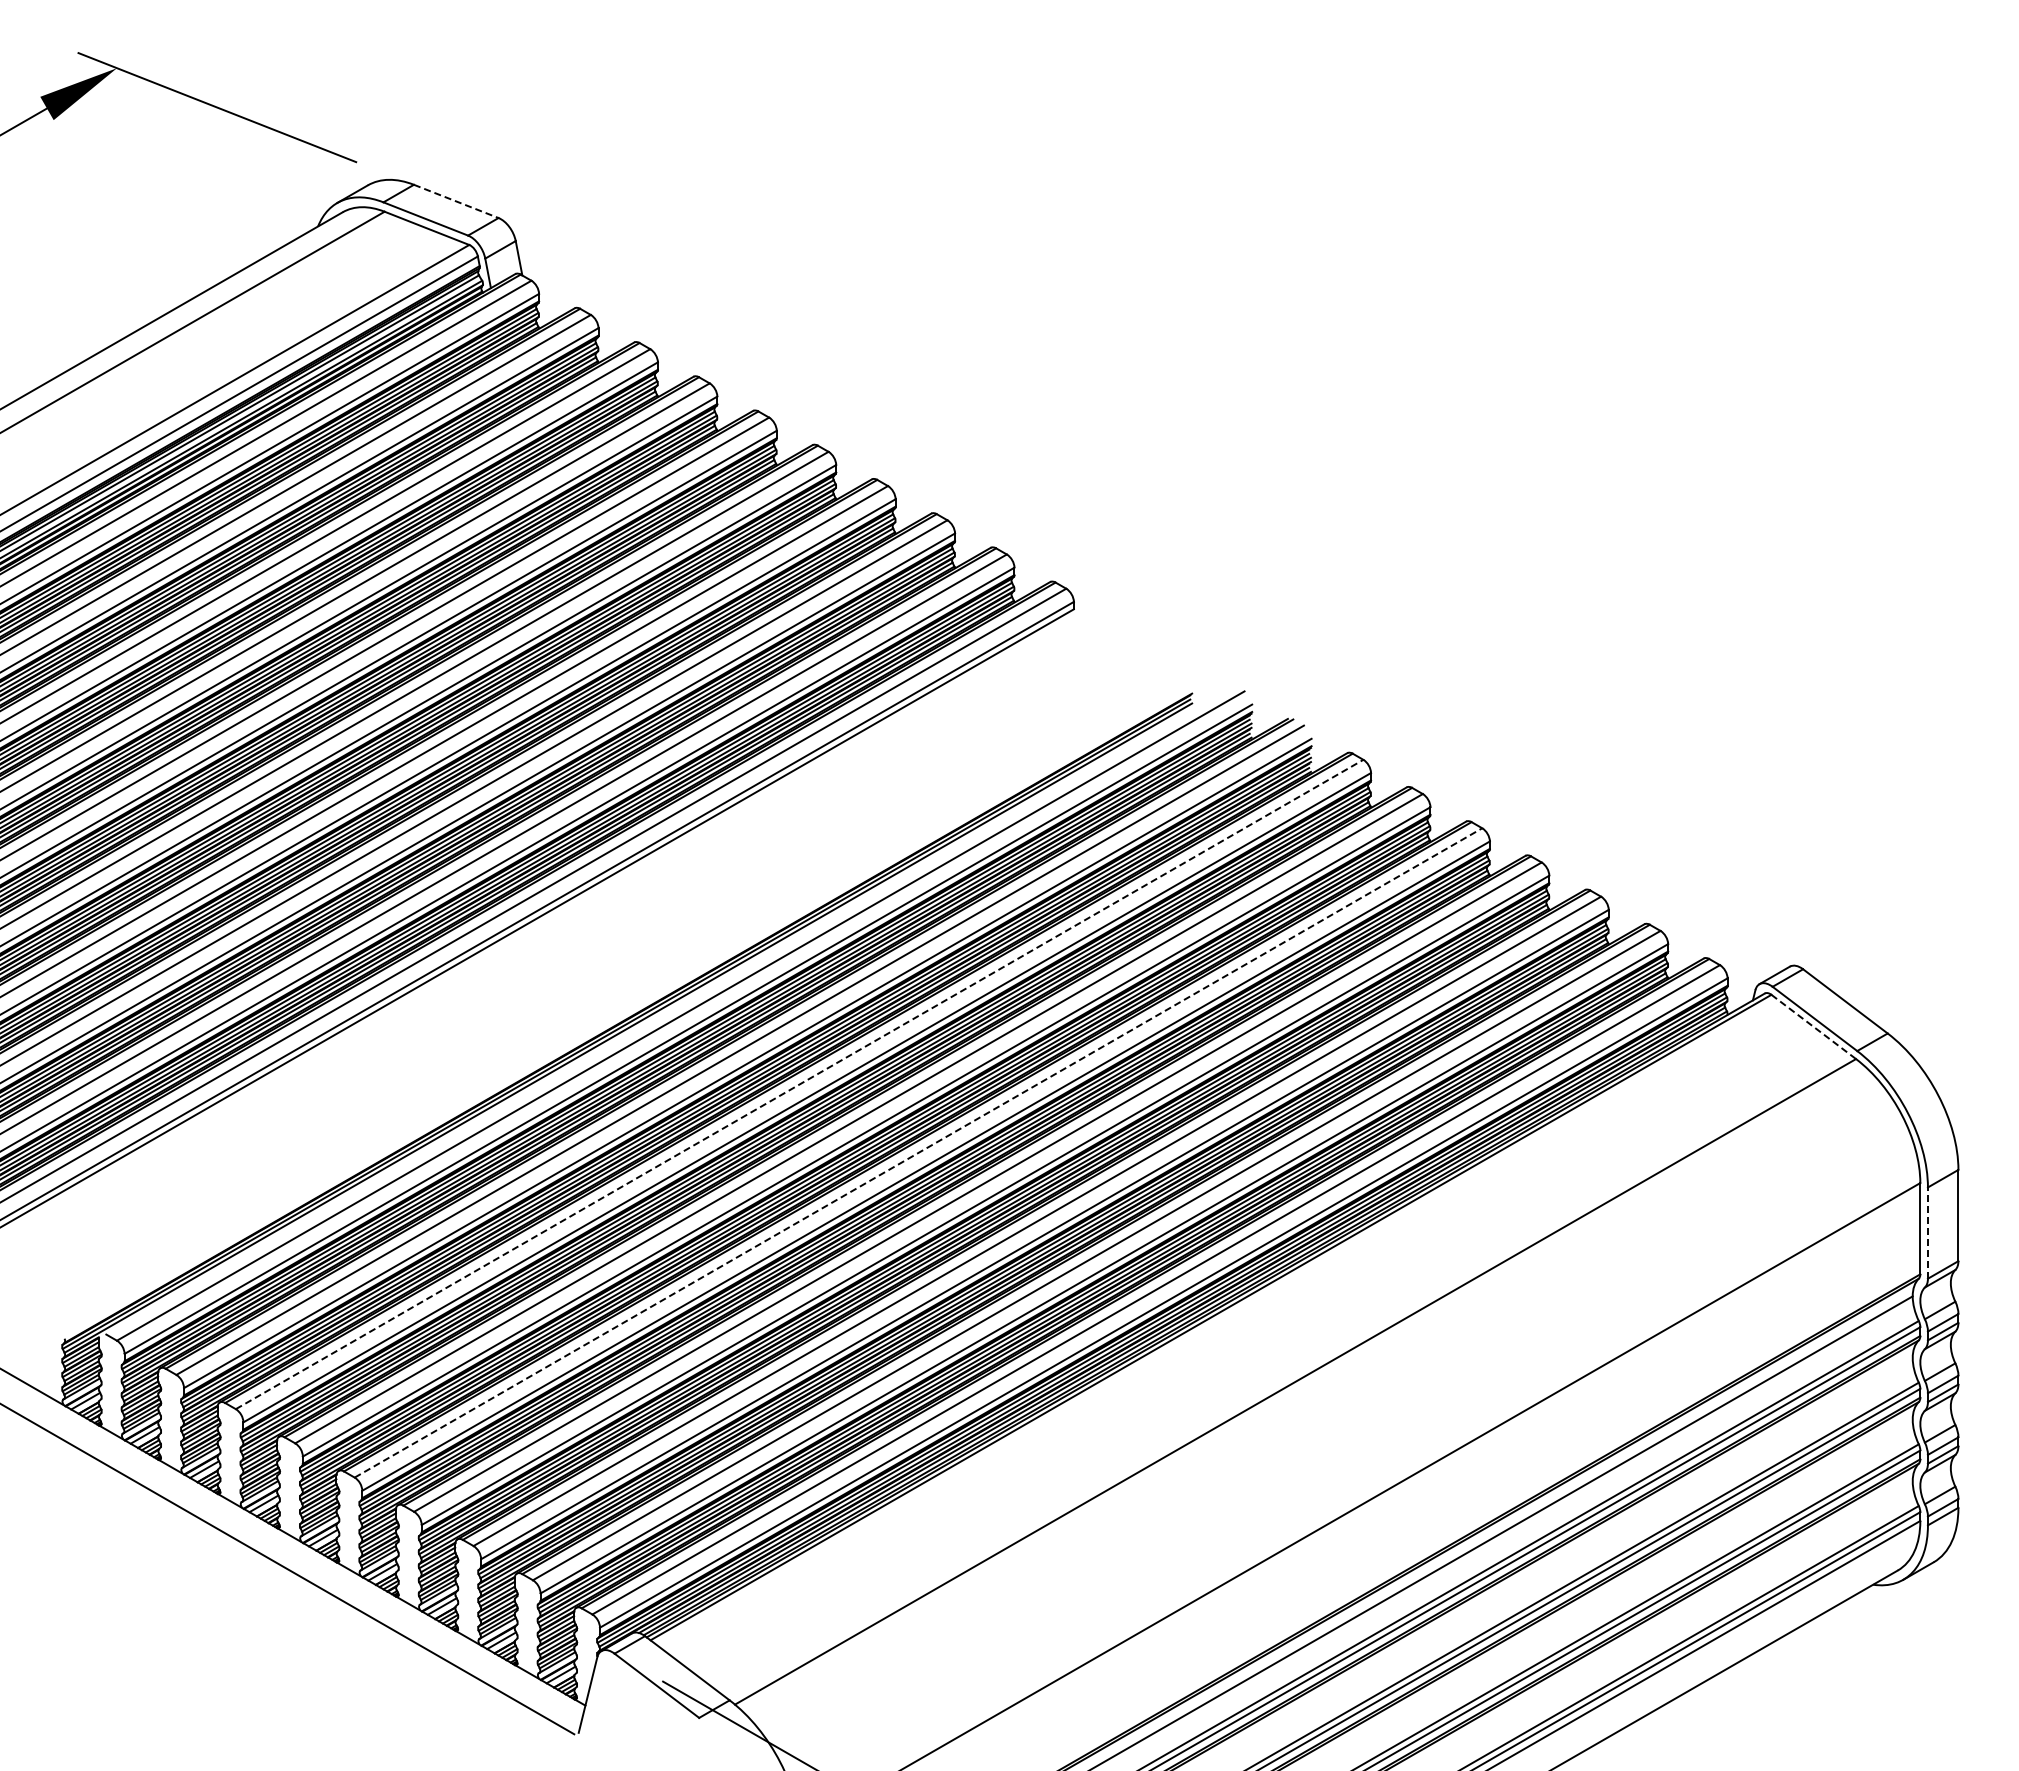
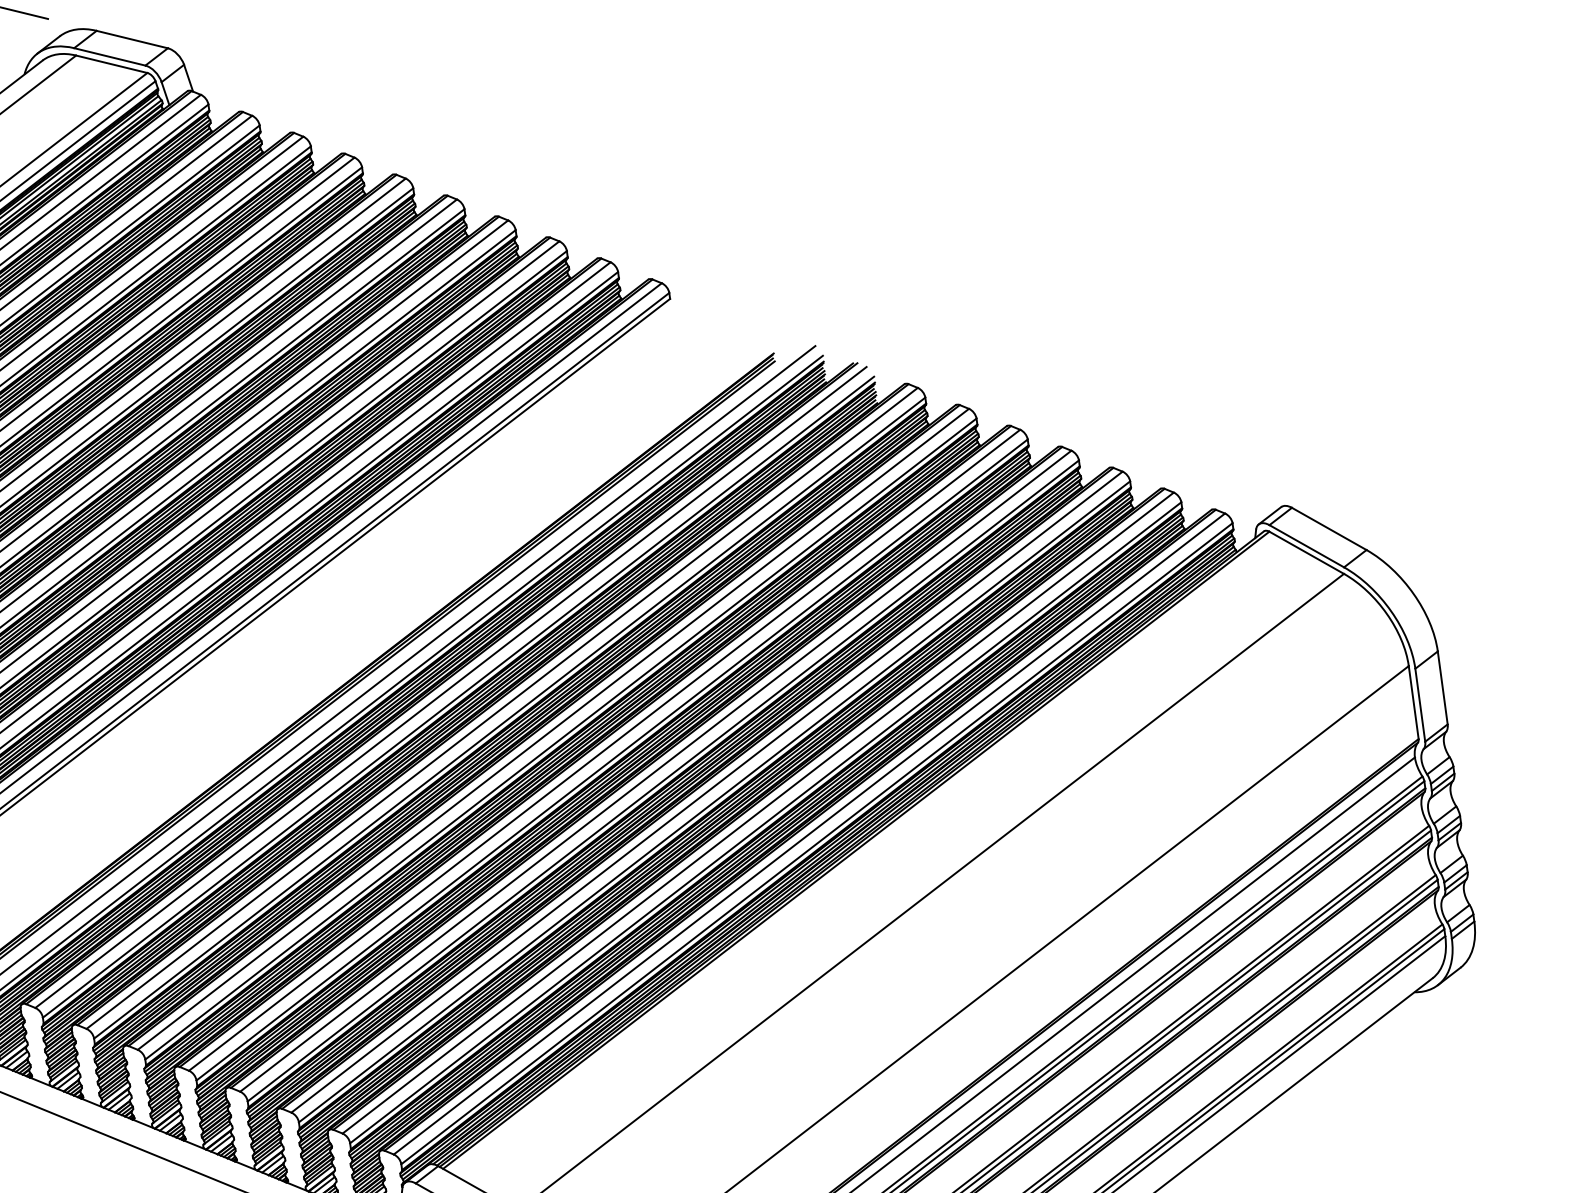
line: (456, 201) -> (132, 39), dashed -> solid
line: (1814, 1027) -> (1307, 553), dashed -> solid
line: (799, 1084) -> (502, 708), dashed -> solid
line: (918, 1152) -> (604, 749), dashed -> solid
line: (1927, 1233) -> (1419, 705), dashed -> solid

